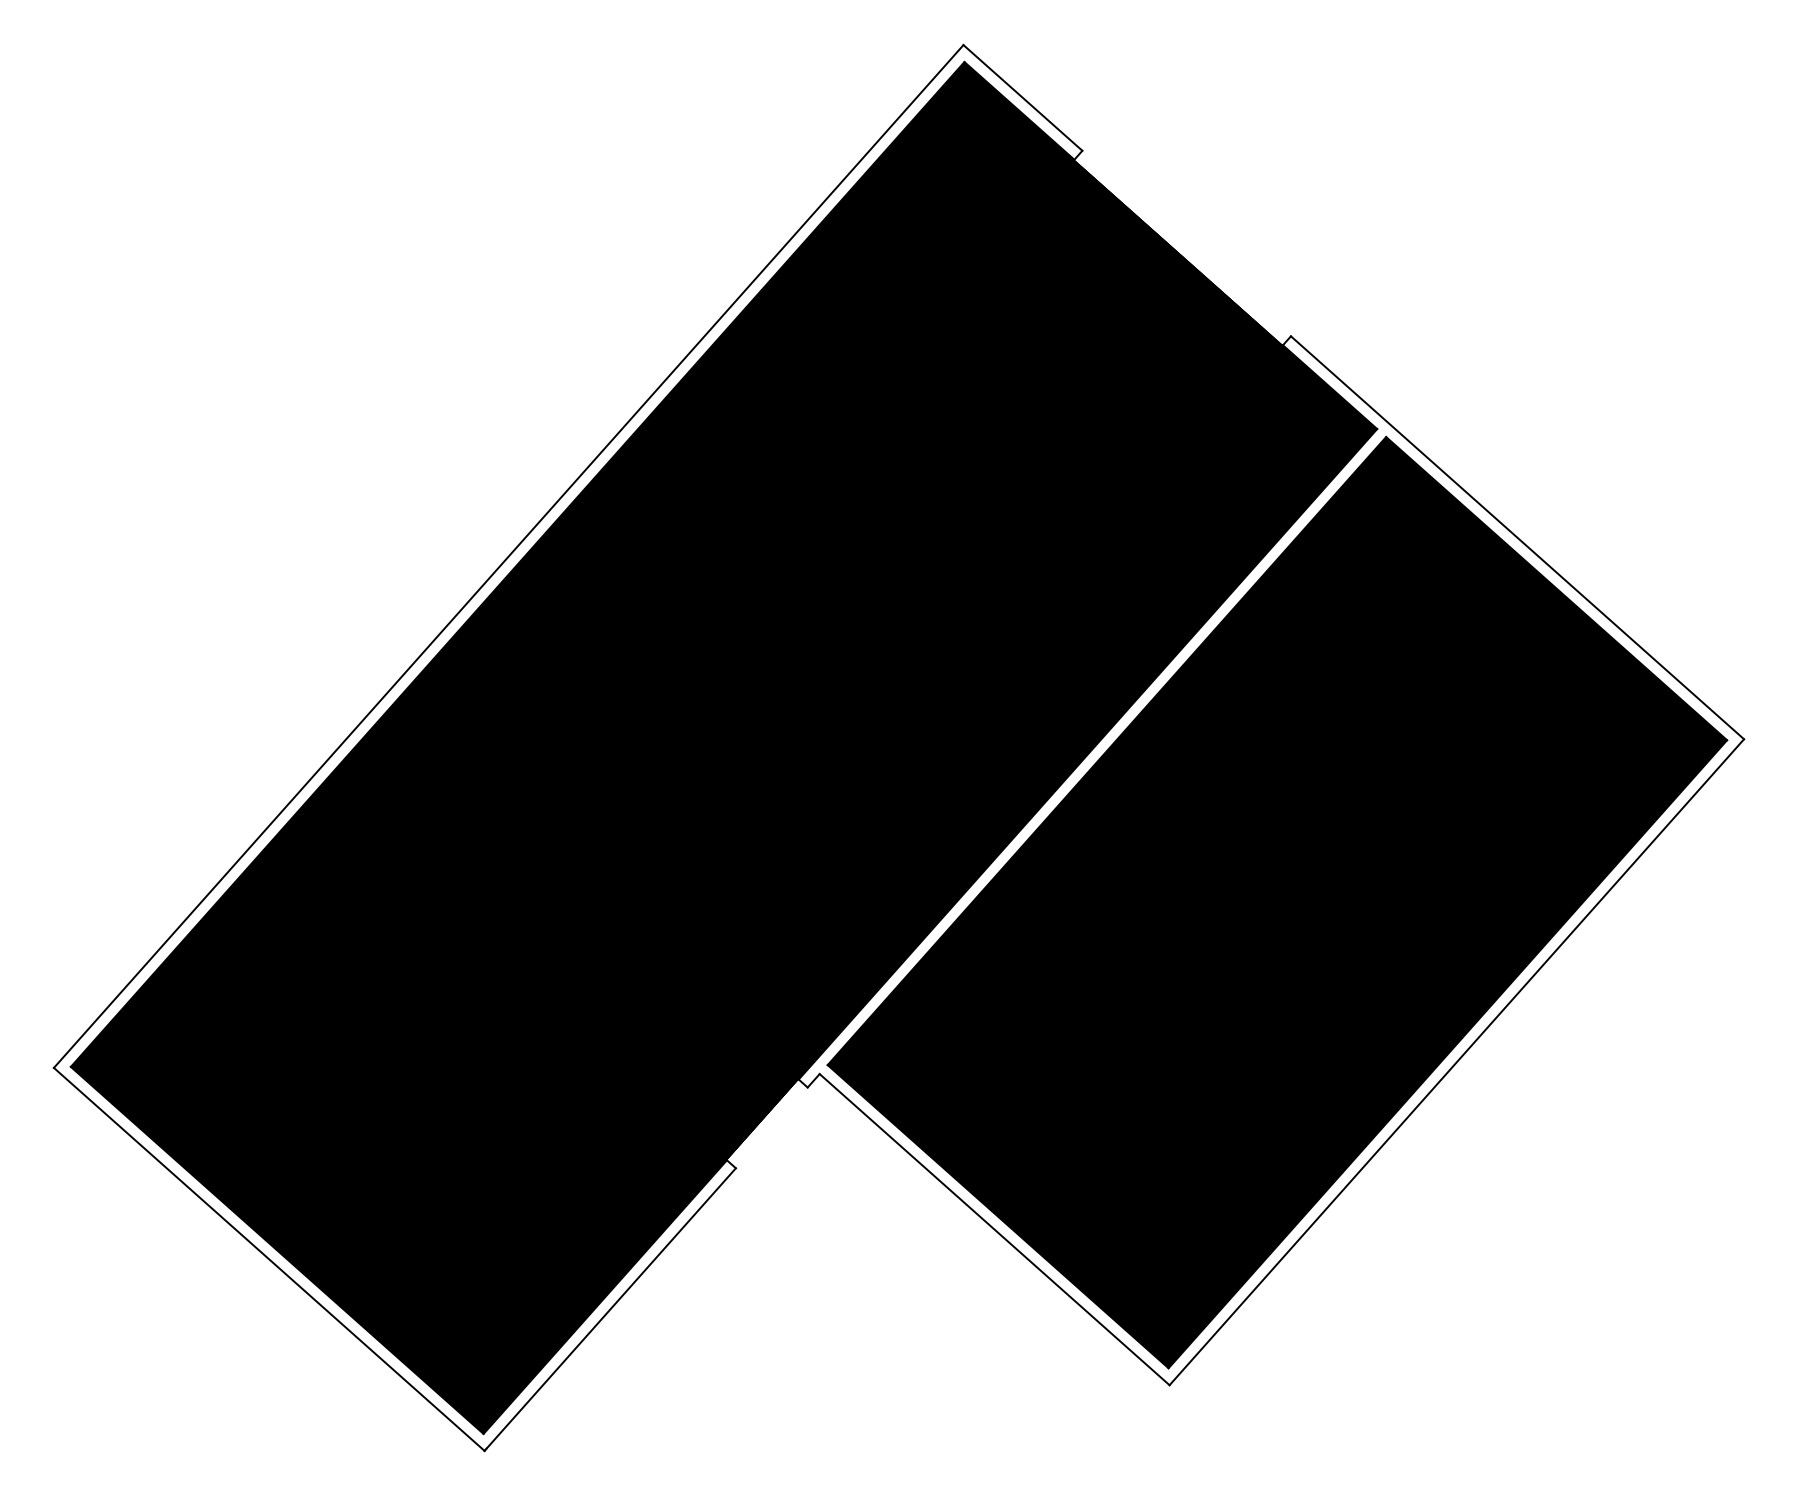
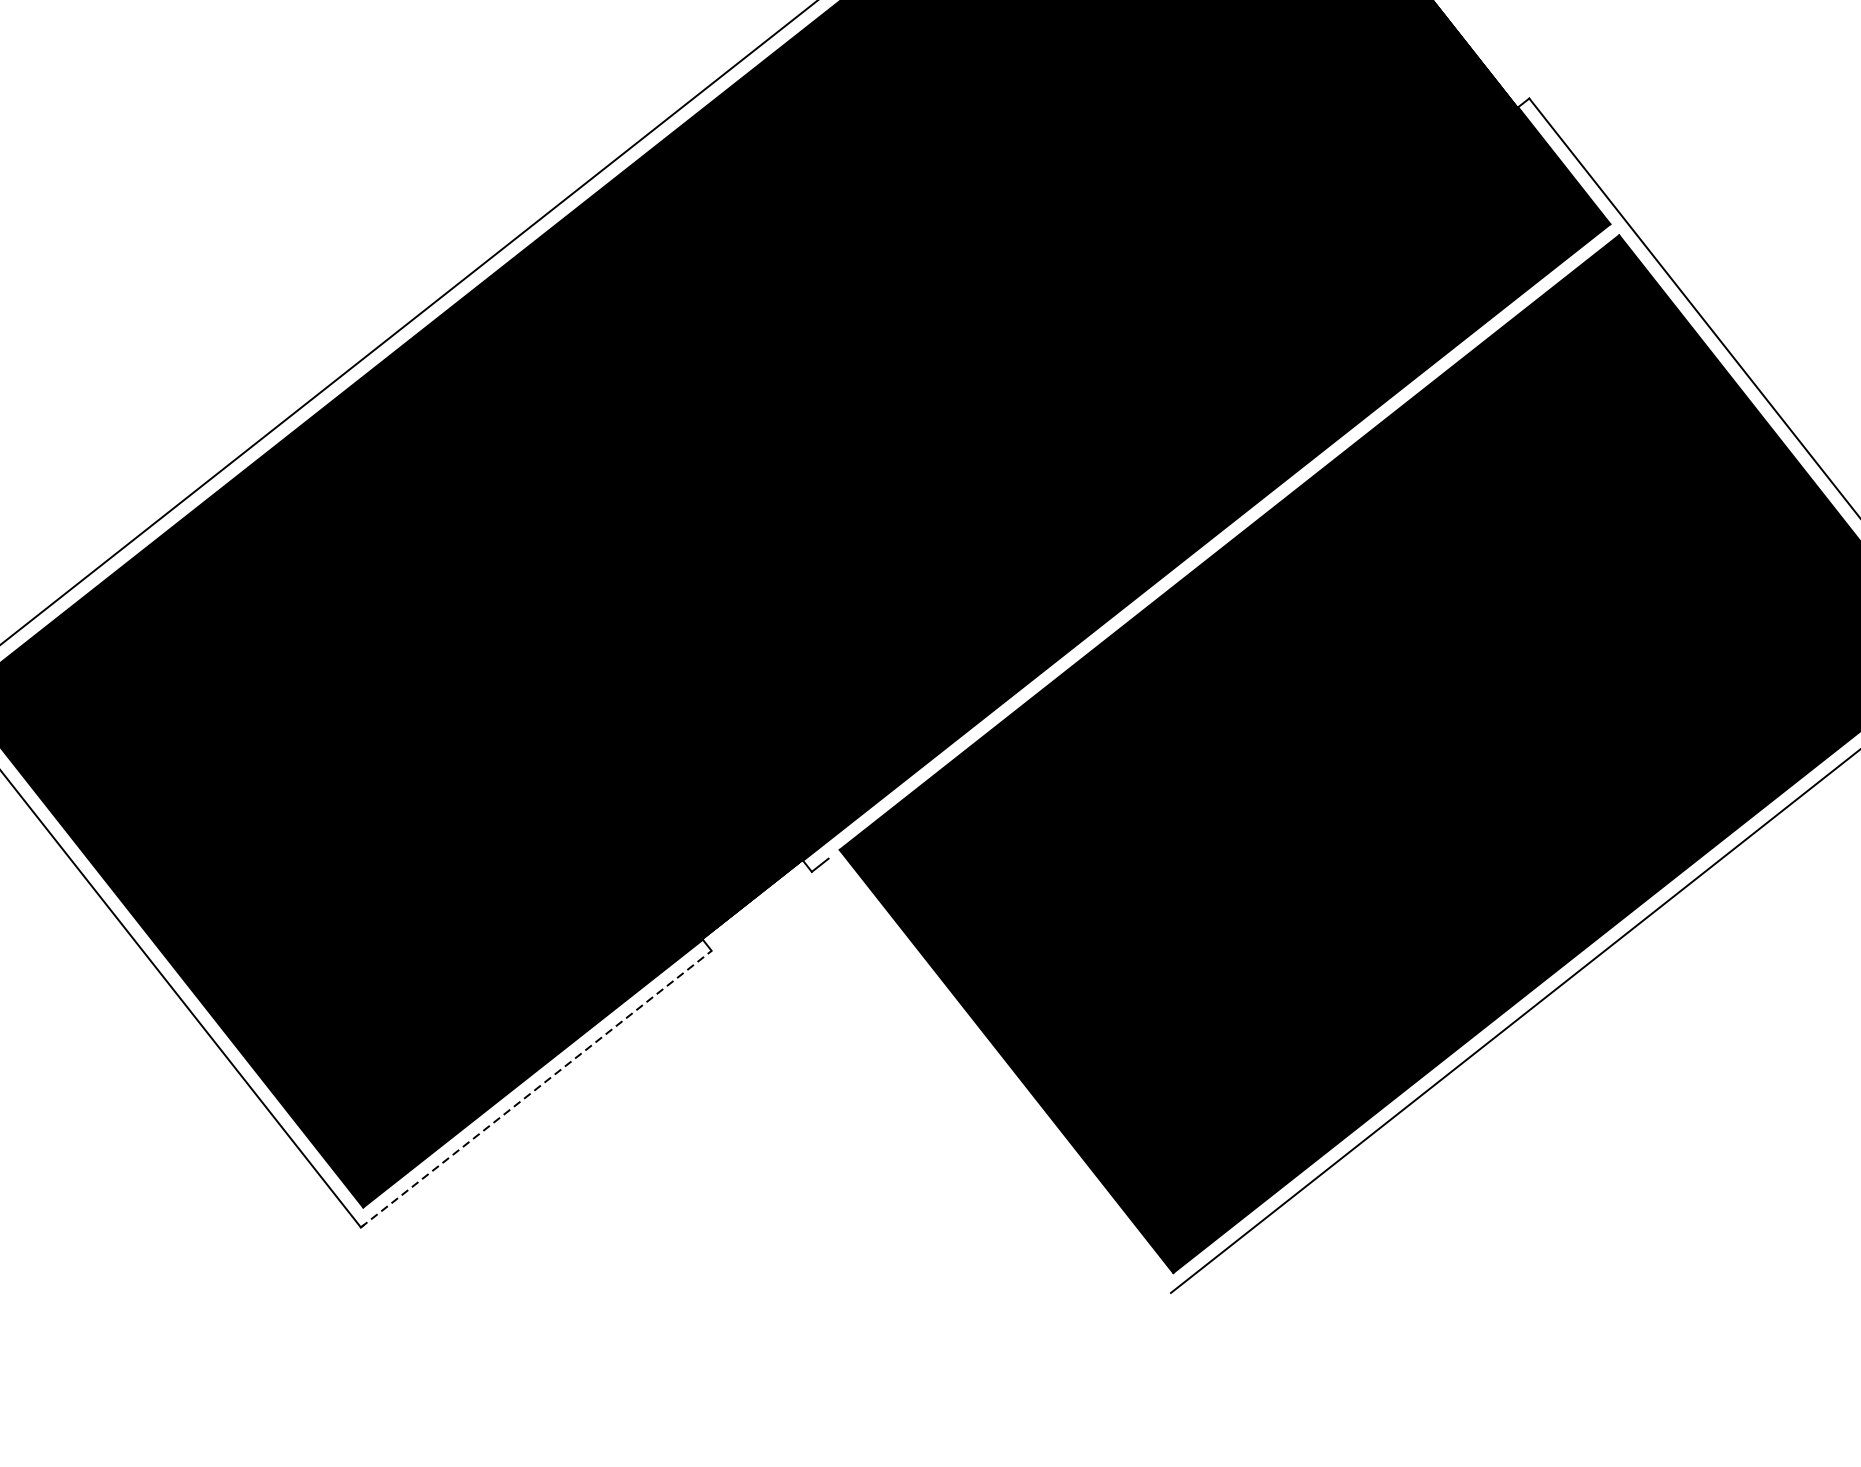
line: (994, 1229) -> (999, 1075), removed
line: (610, 1309) -> (536, 1089), solid -> dashed

